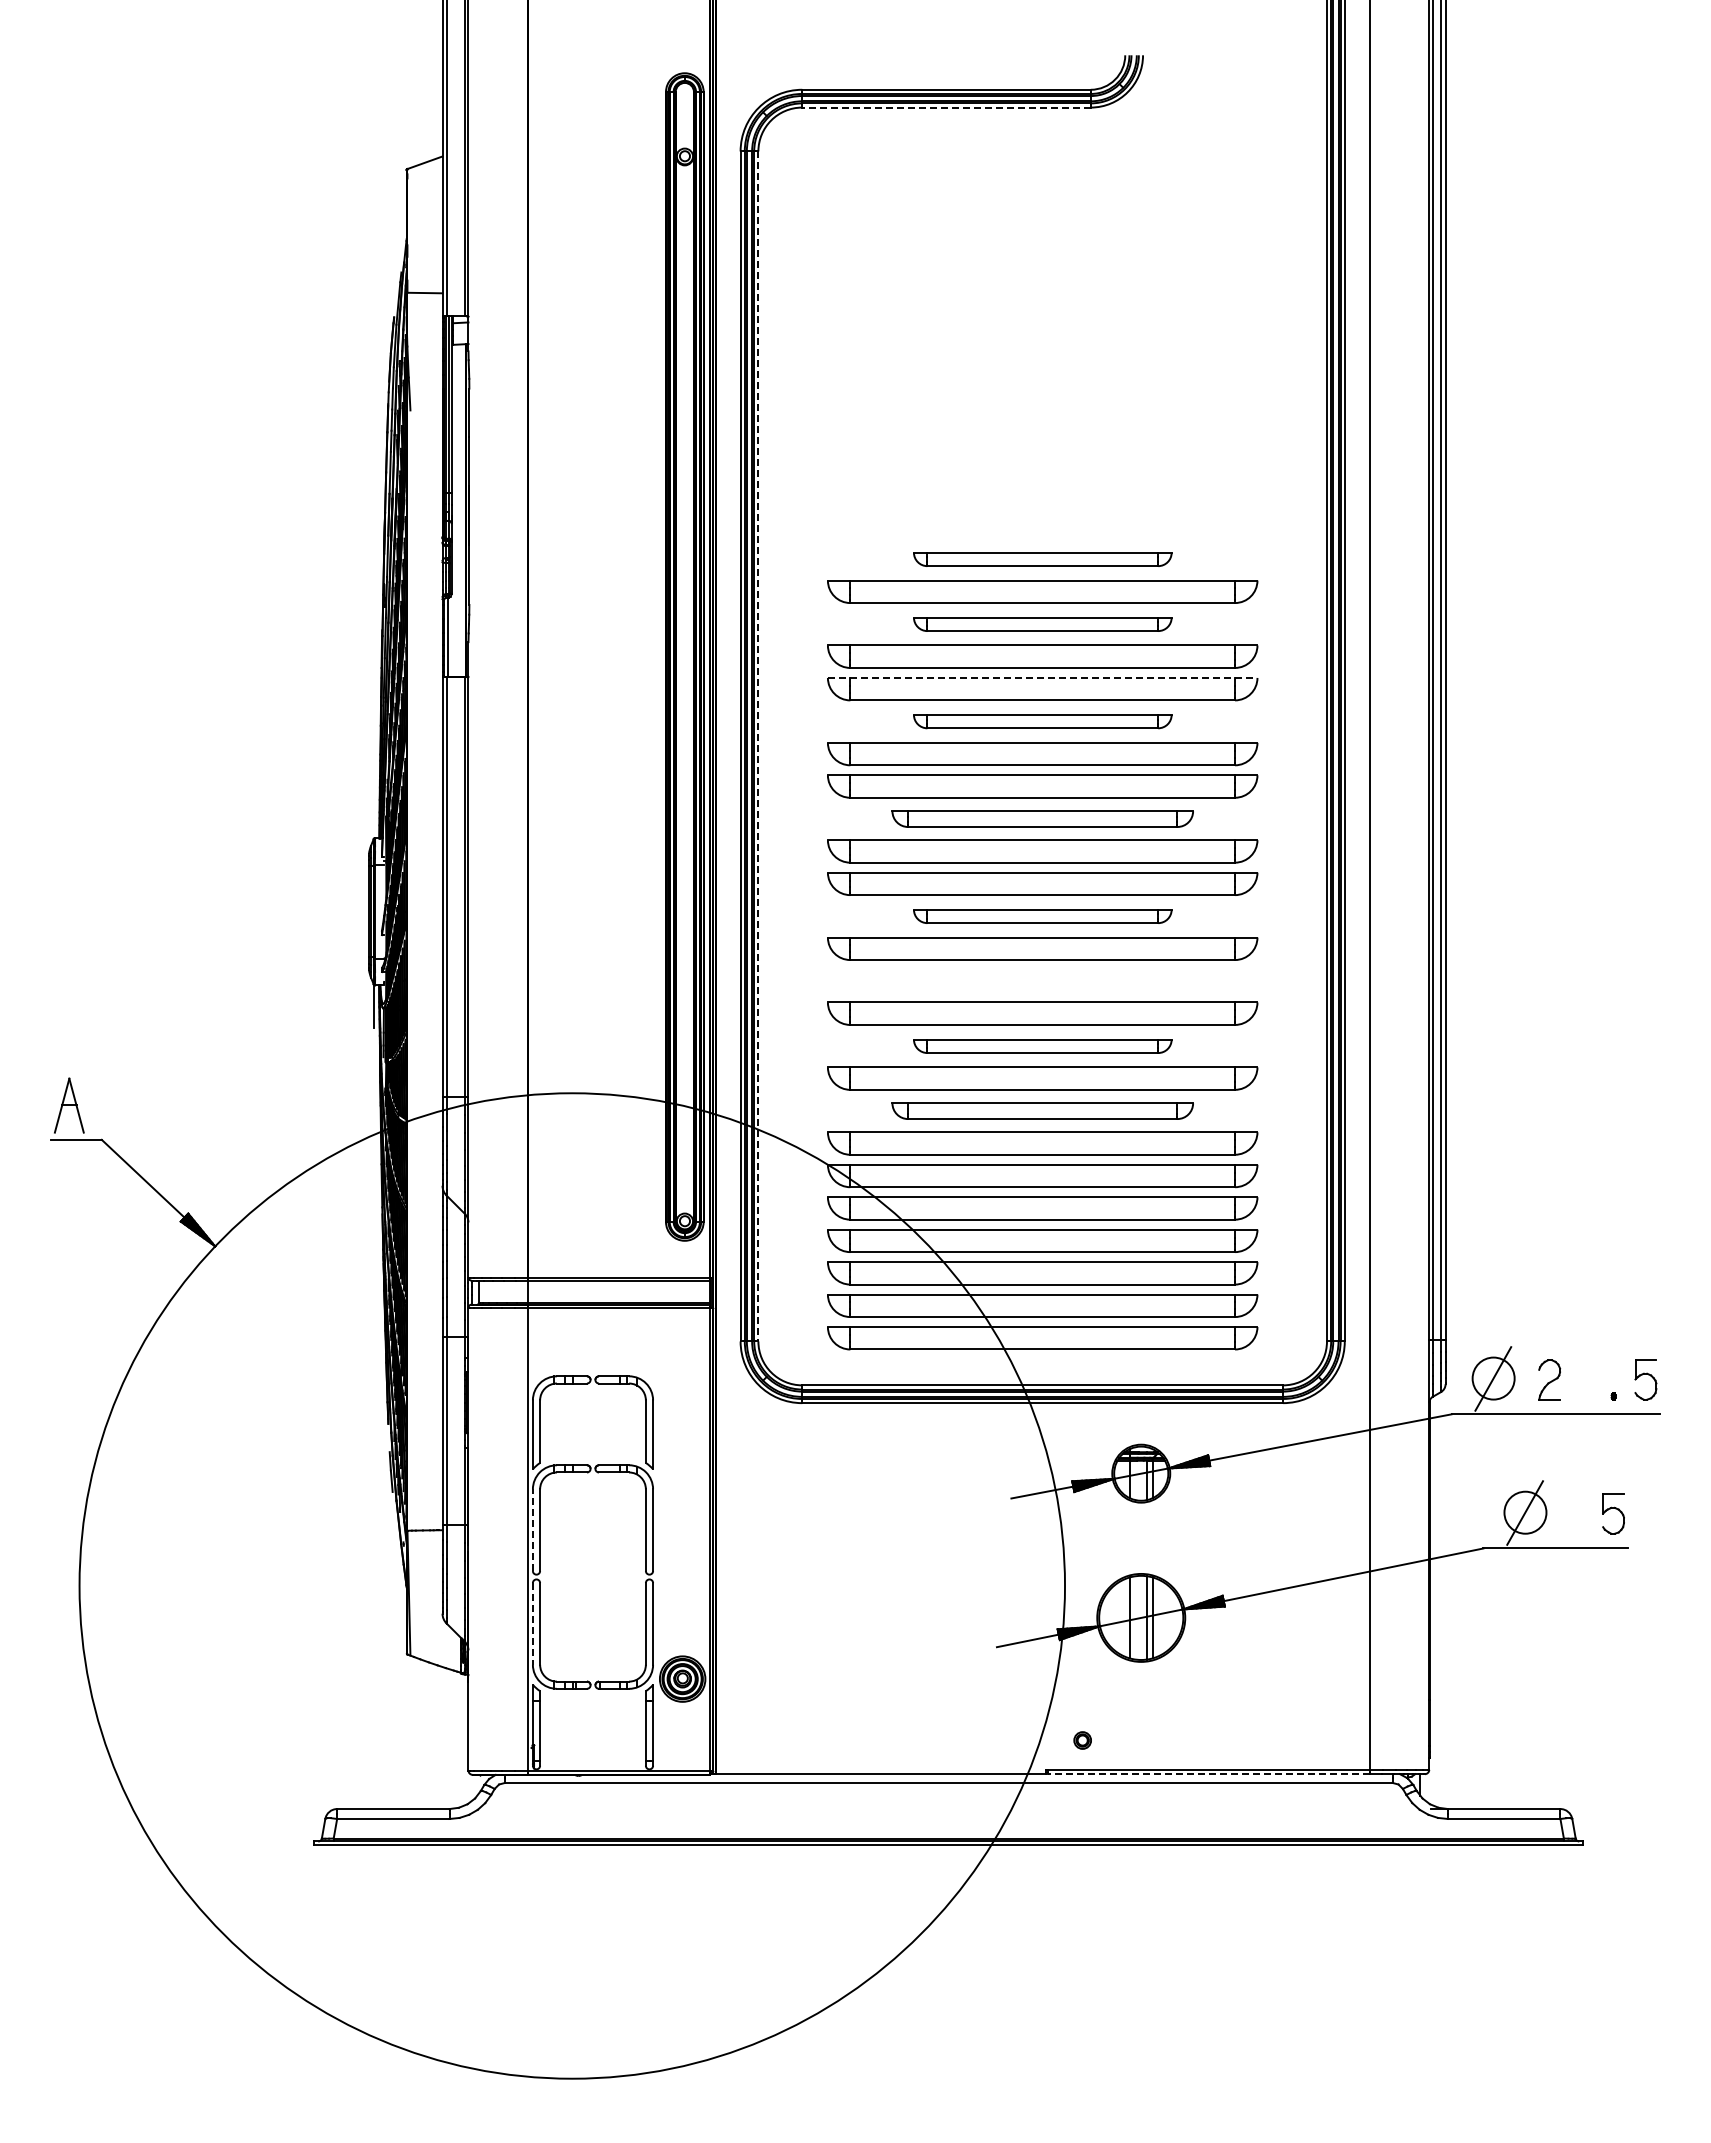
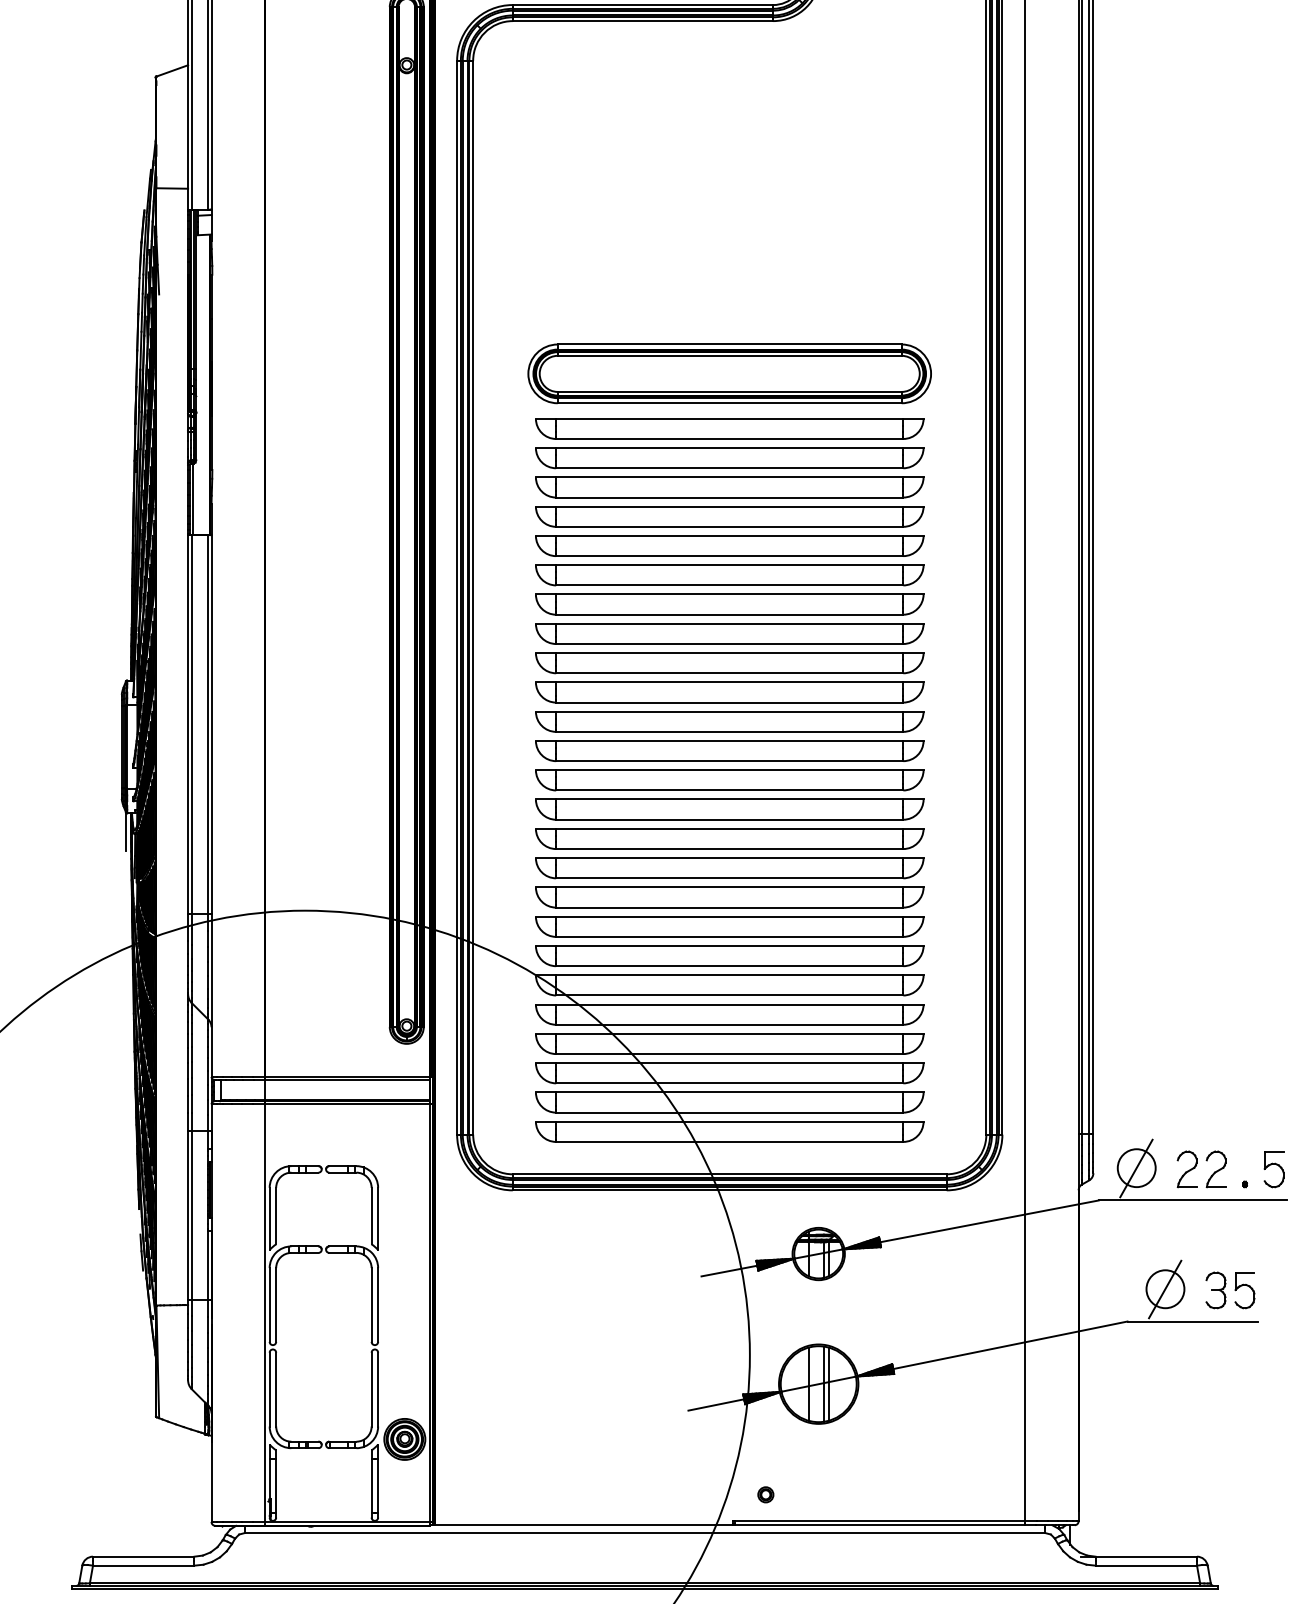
line: (946, 107) -> (642, 21), dashed -> solid
part: (1042, 498) -> (729, 373), added
part: (1042, 559) -> (729, 428), size x1.67
part: (1042, 624) -> (729, 487), size x1.67
line: (1042, 677) -> (729, 535), dashed -> solid
part: (1042, 721) -> (729, 575), size x1.67
line: (758, 746) -> (473, 597), dashed -> solid
part: (1042, 819) -> (729, 663), size x1.43
part: (1042, 916) -> (729, 751), size x1.67
part: (1042, 981) -> (729, 809), added
part: (1042, 1046) -> (729, 868), size x1.67
part: (1042, 1111) -> (729, 927), size x1.43
part: (1581, 1379) -> (1216, 1169), added
part: (1581, 1513) -> (1216, 1289), added
line: (532, 1530) -> (269, 1305), dashed -> solid
line: (532, 1623) -> (269, 1389), dashed -> solid
line: (1208, 1774) -> (879, 1525), dashed -> solid

